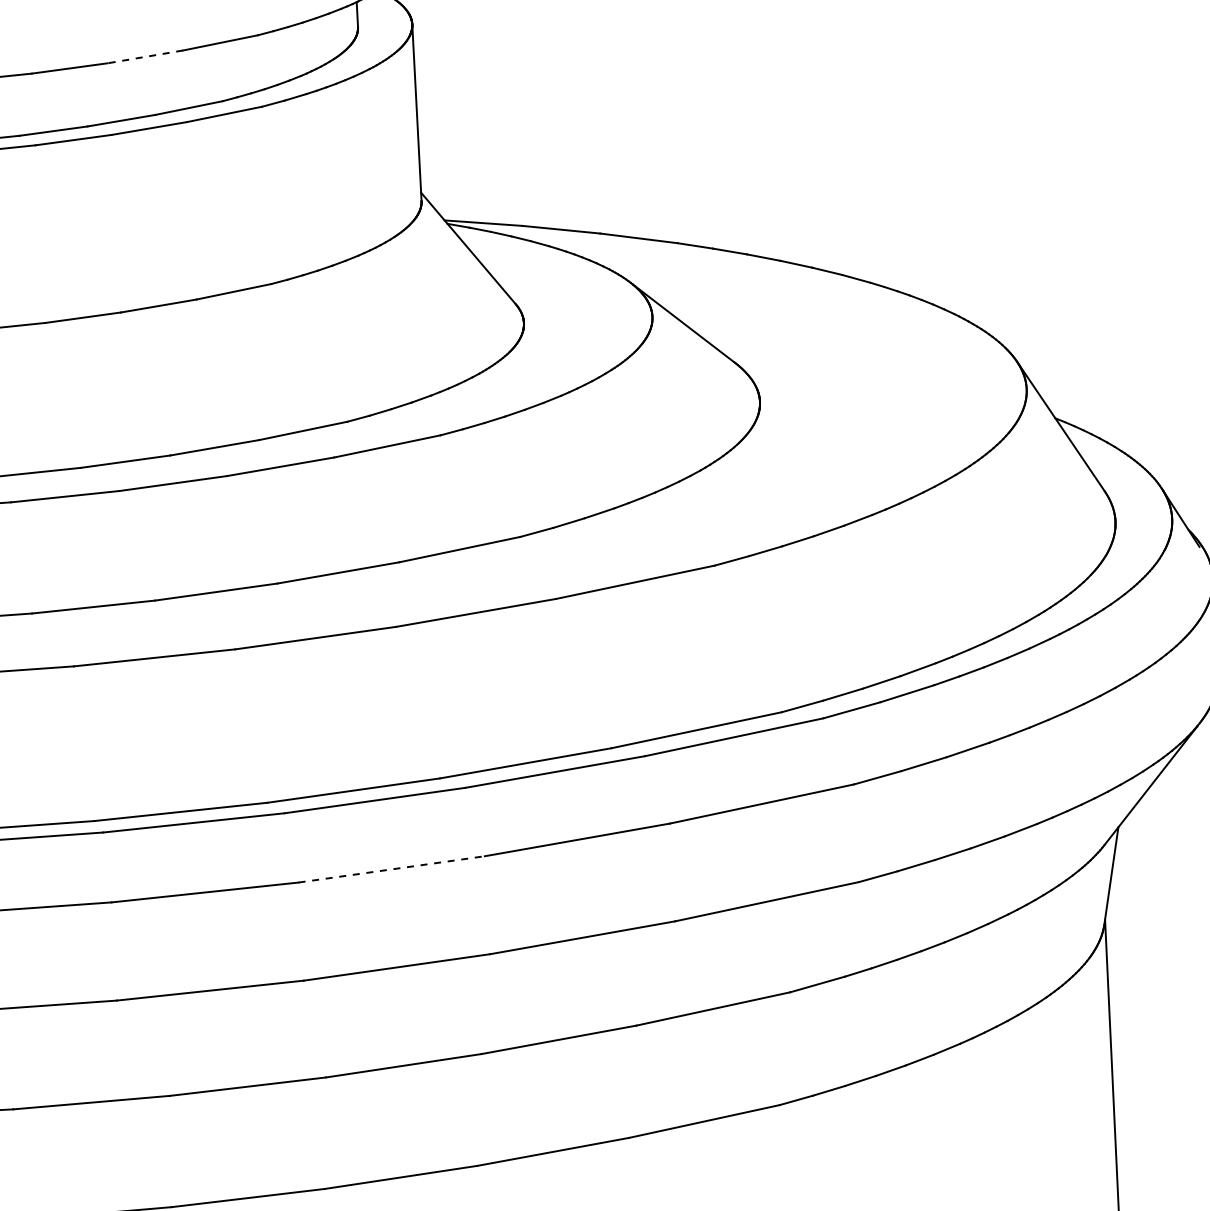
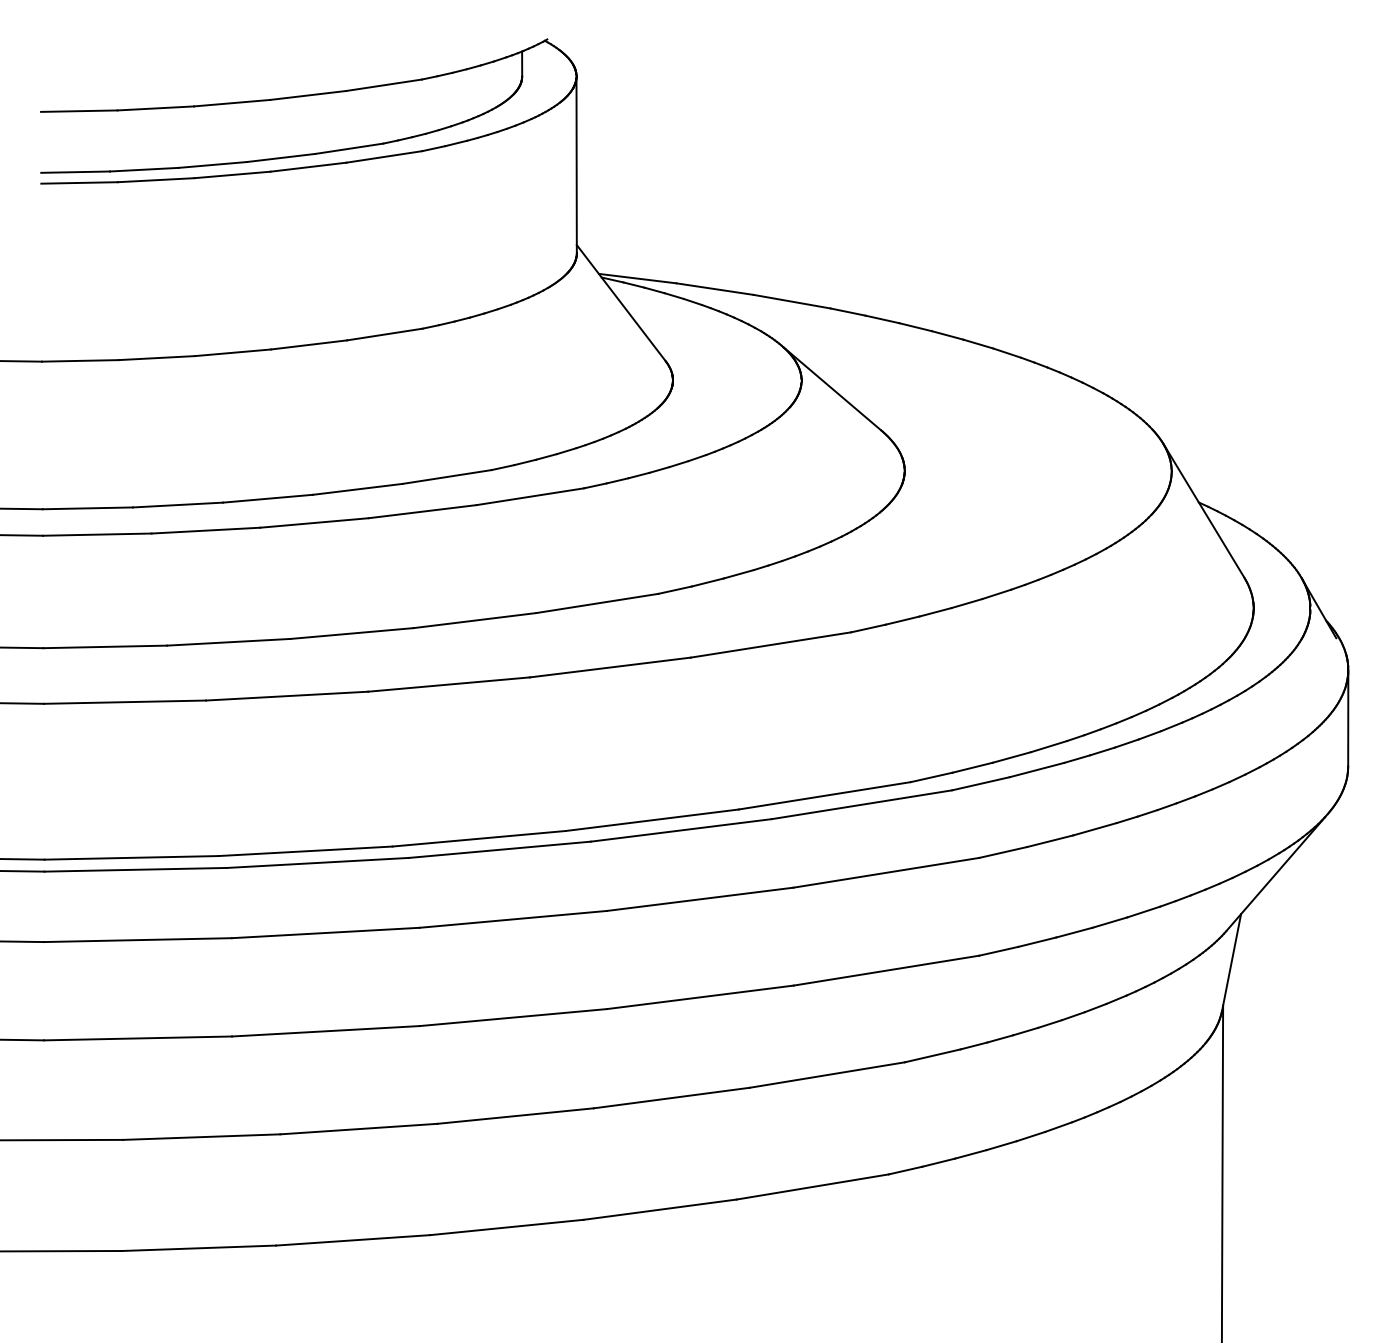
line: (144, 56) -> (307, 95), dashed -> solid
line: (392, 869) -> (513, 919), dashed -> solid

